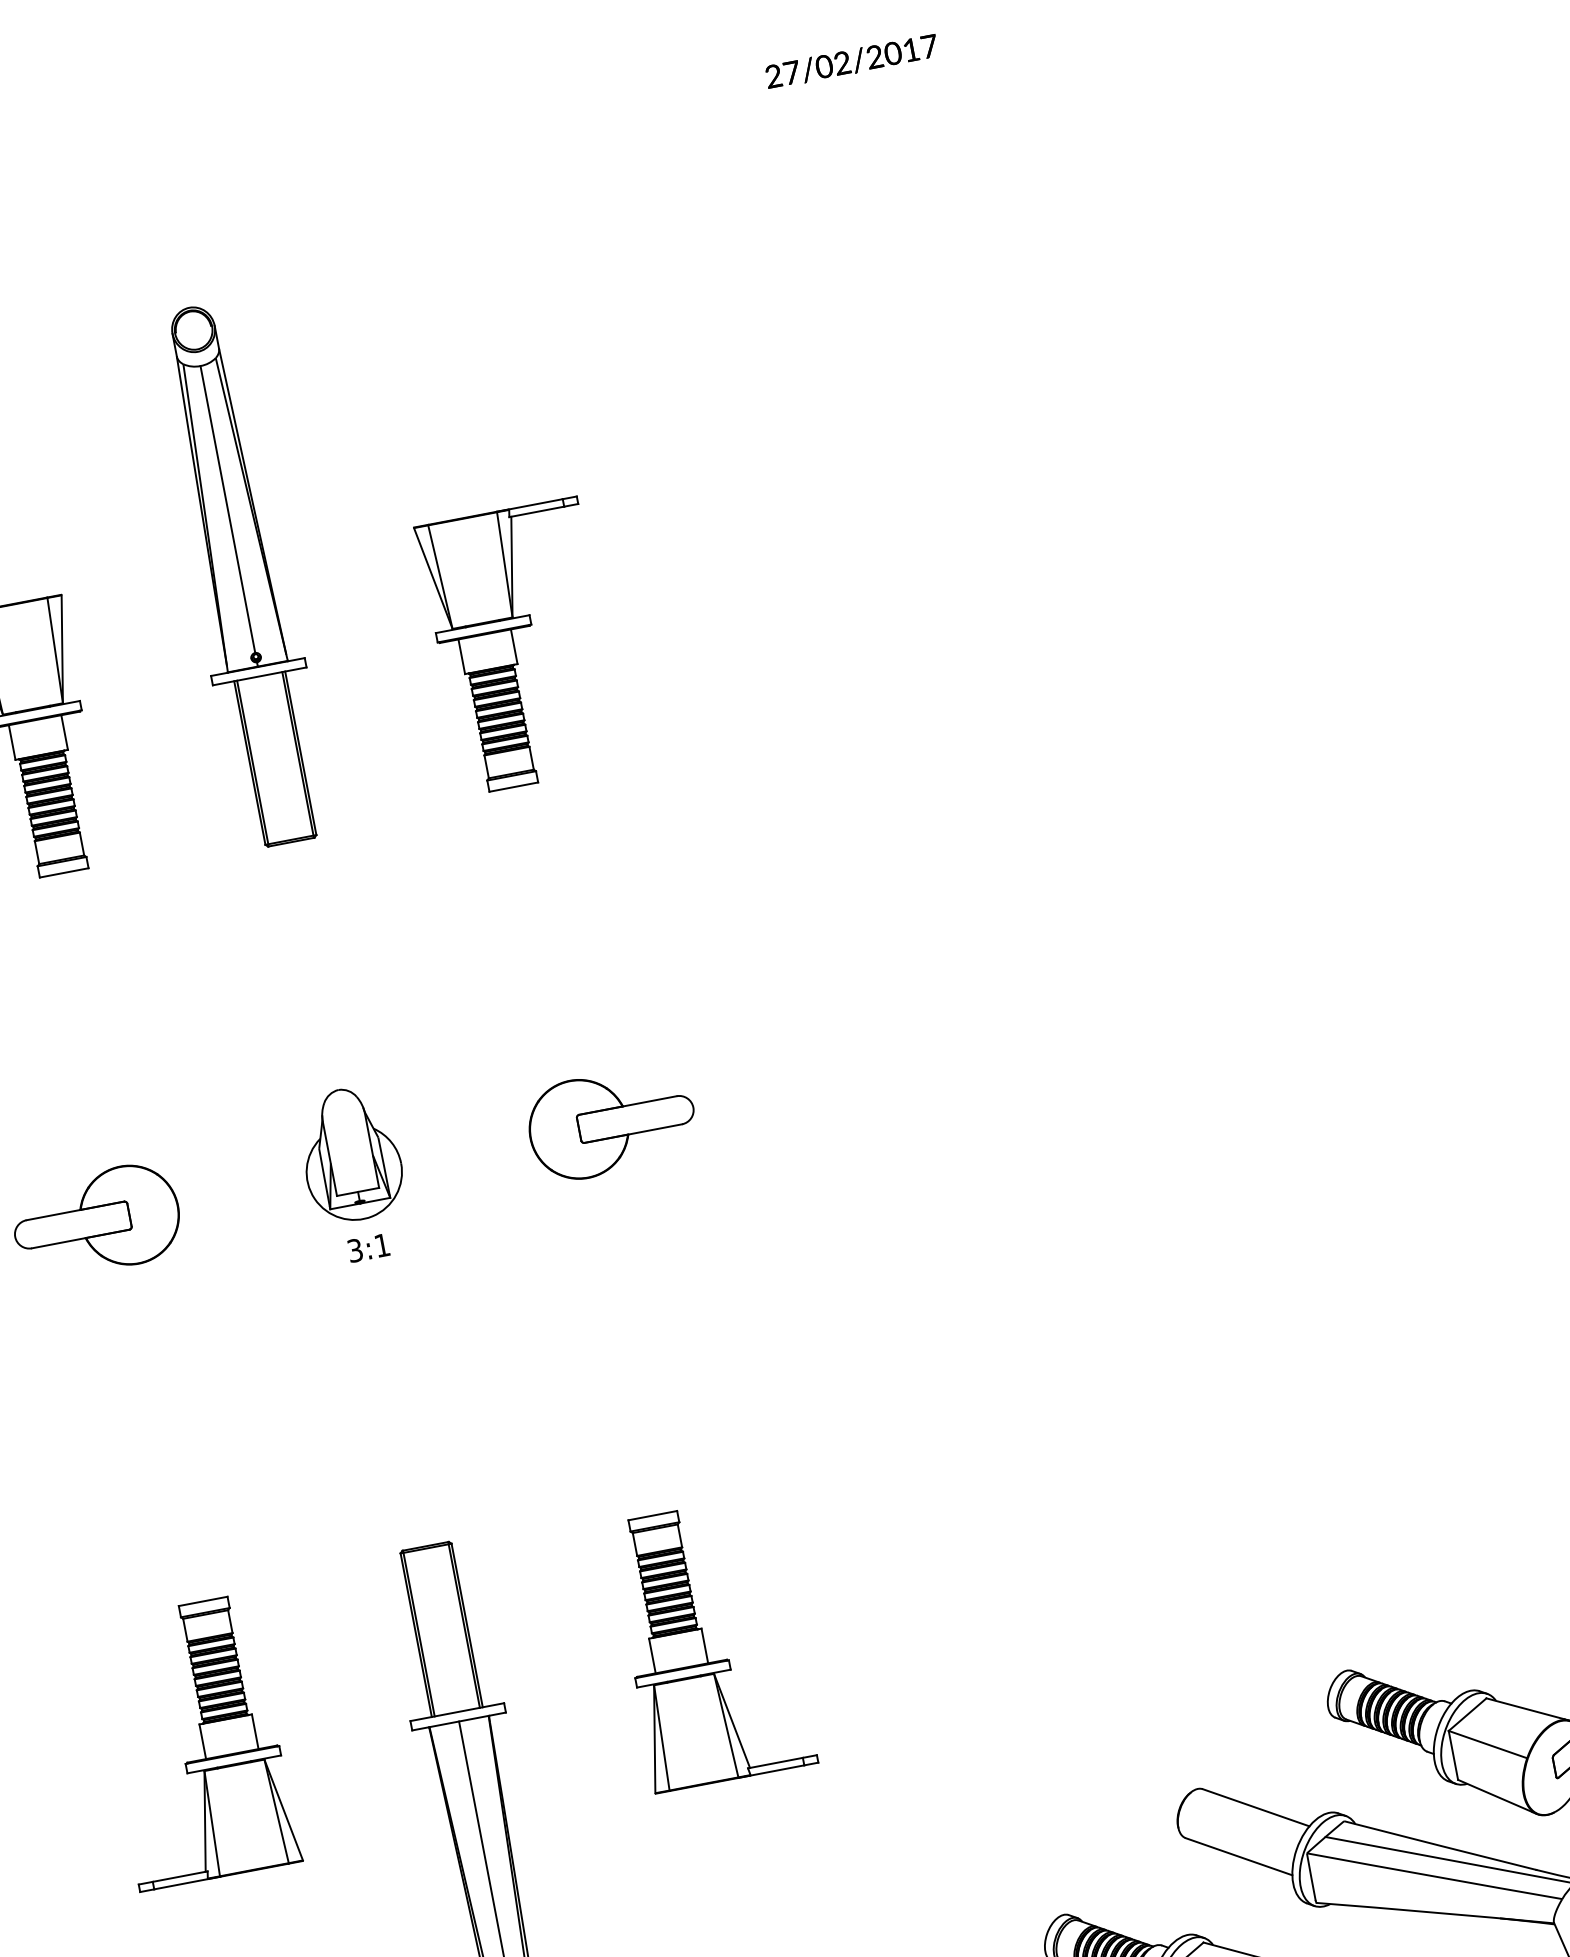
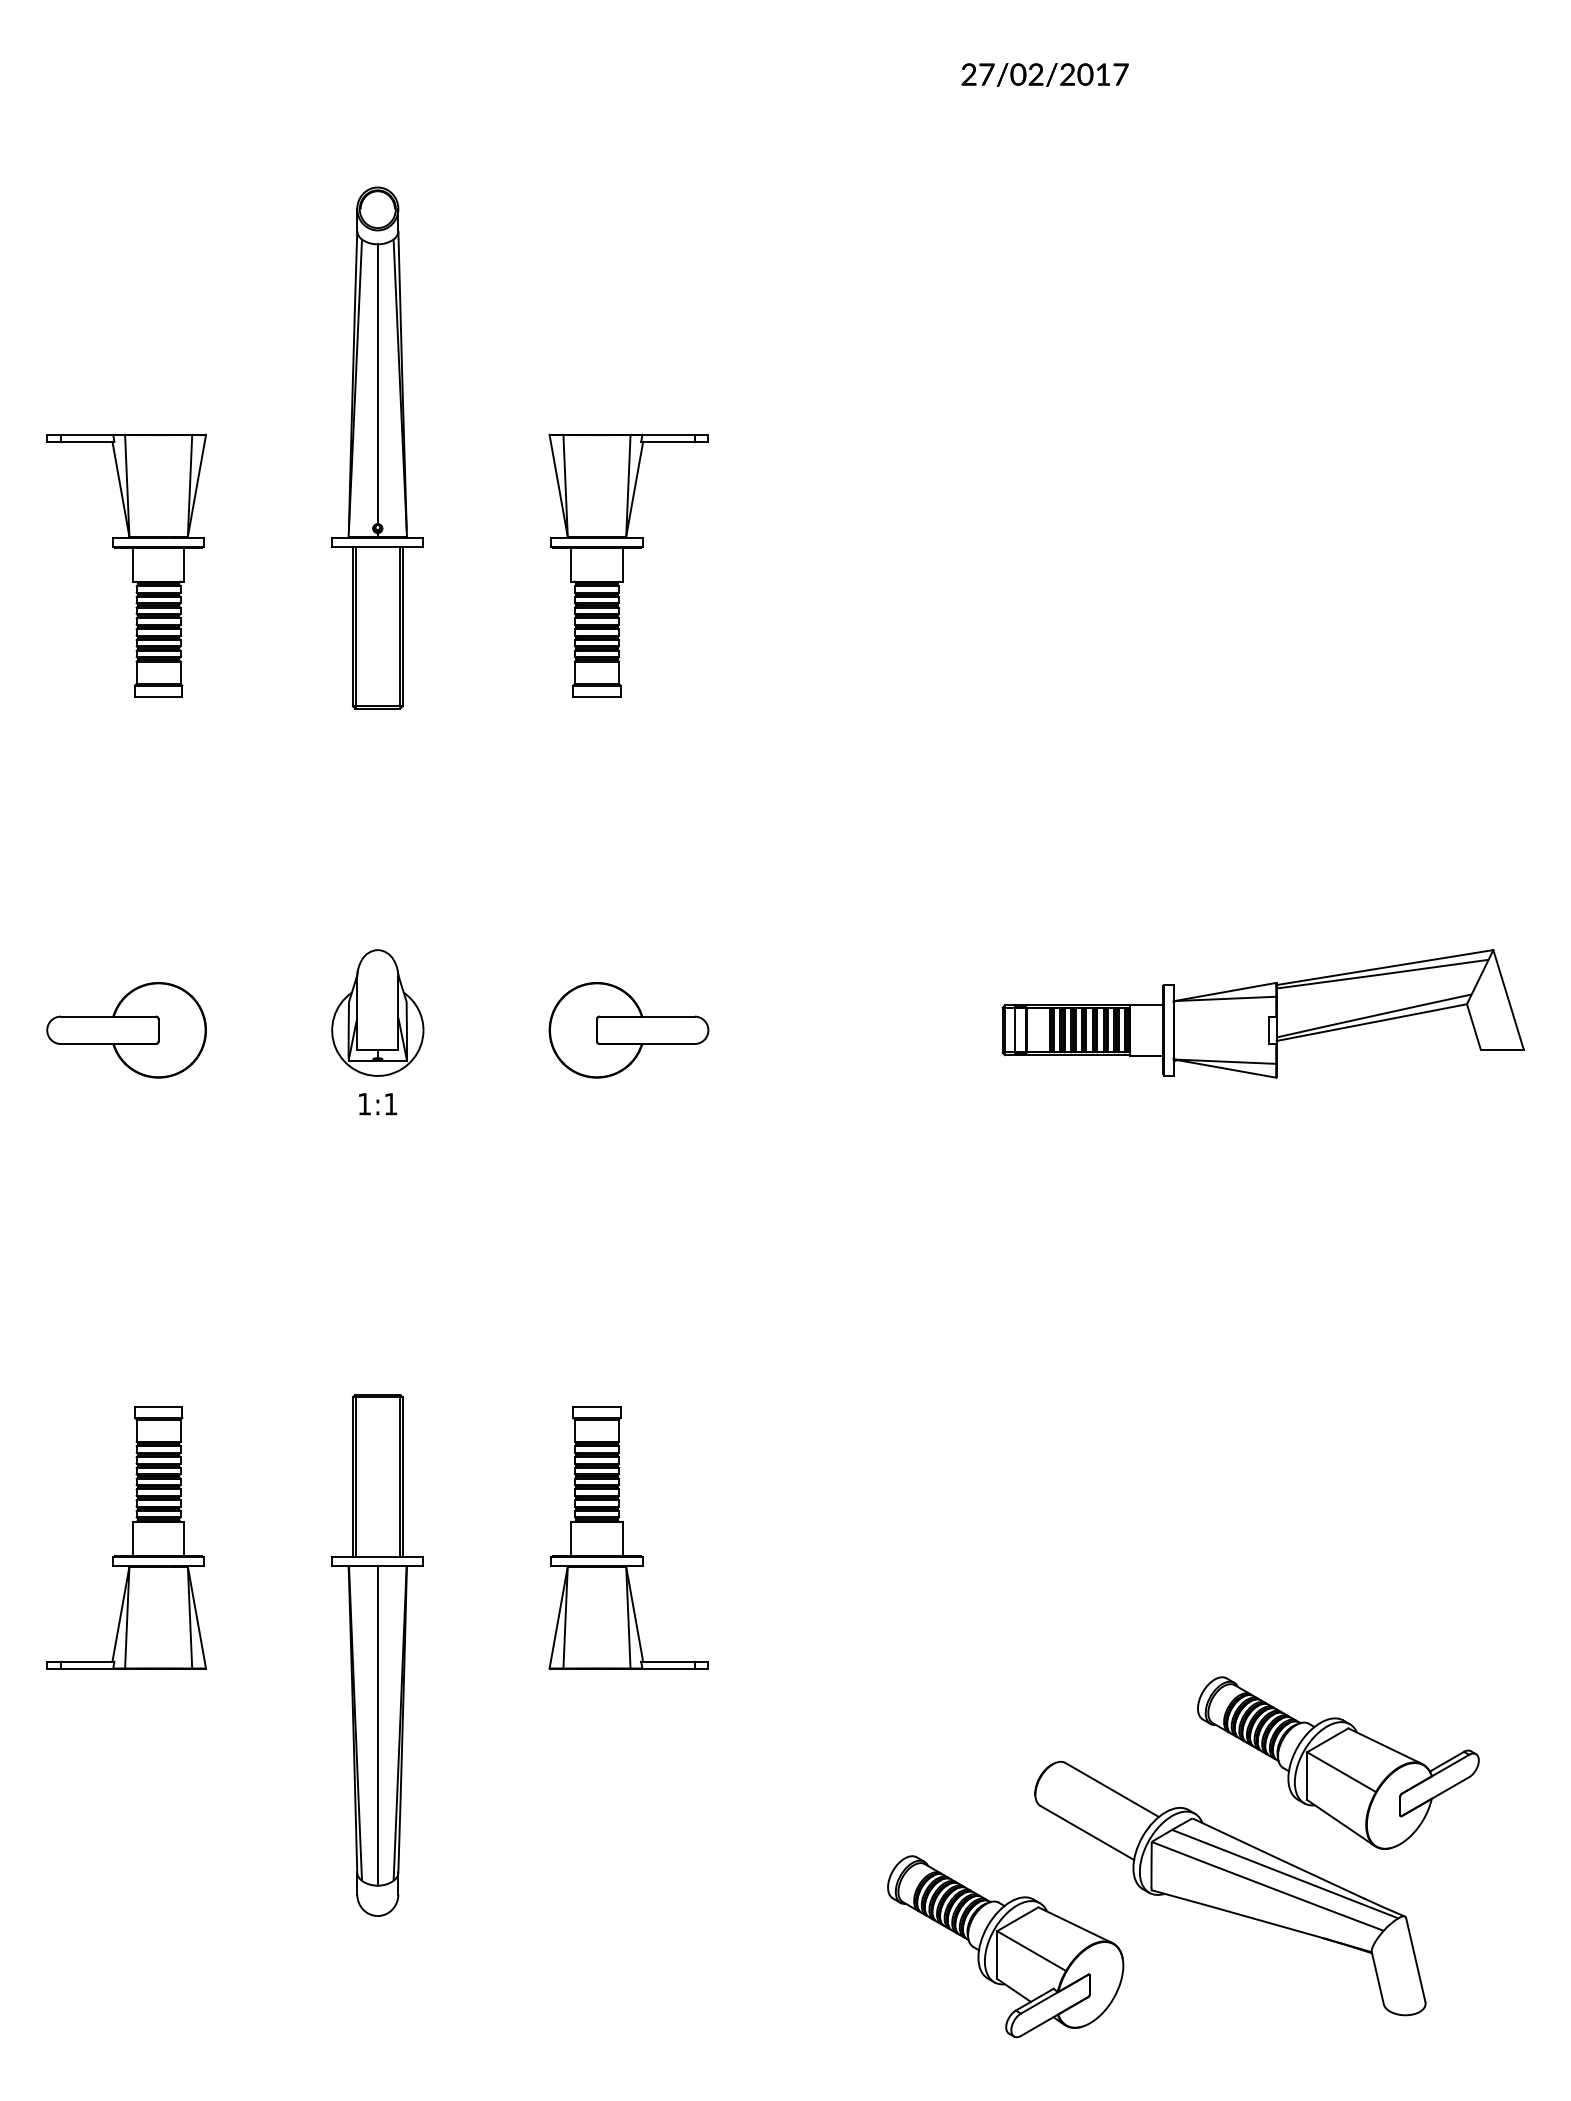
part: (1258, 981) -> (1262, 1013), added
text: (354, 1249) -> (364, 1103), 3:1 -> 1:1

